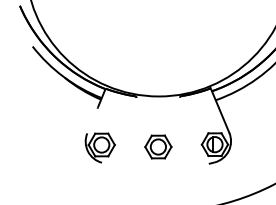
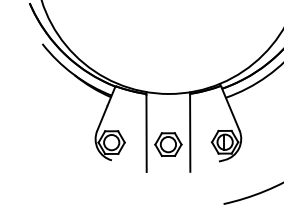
line: (92, 120) -> (102, 118), added
line: (136, 133) -> (146, 131), added
line: (180, 133) -> (190, 131), added

